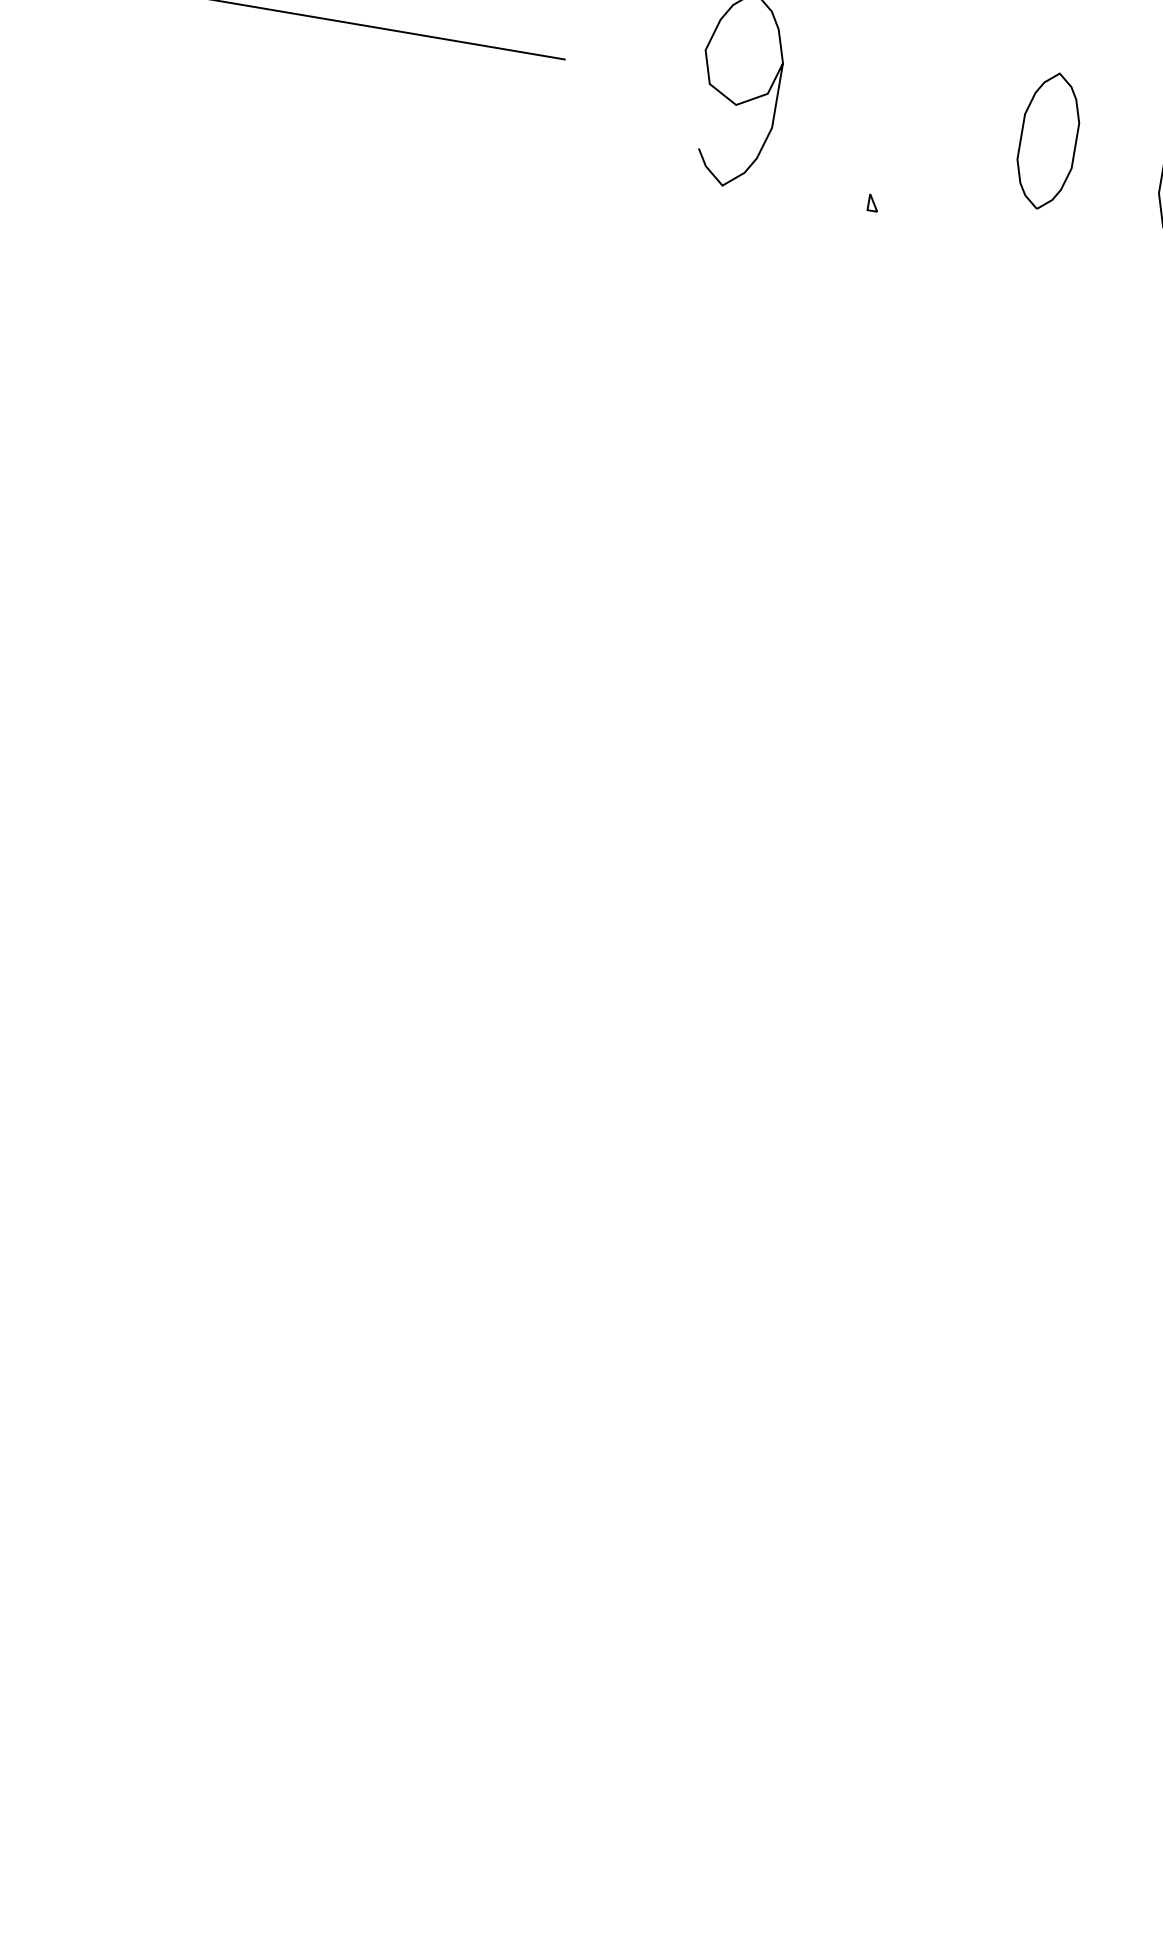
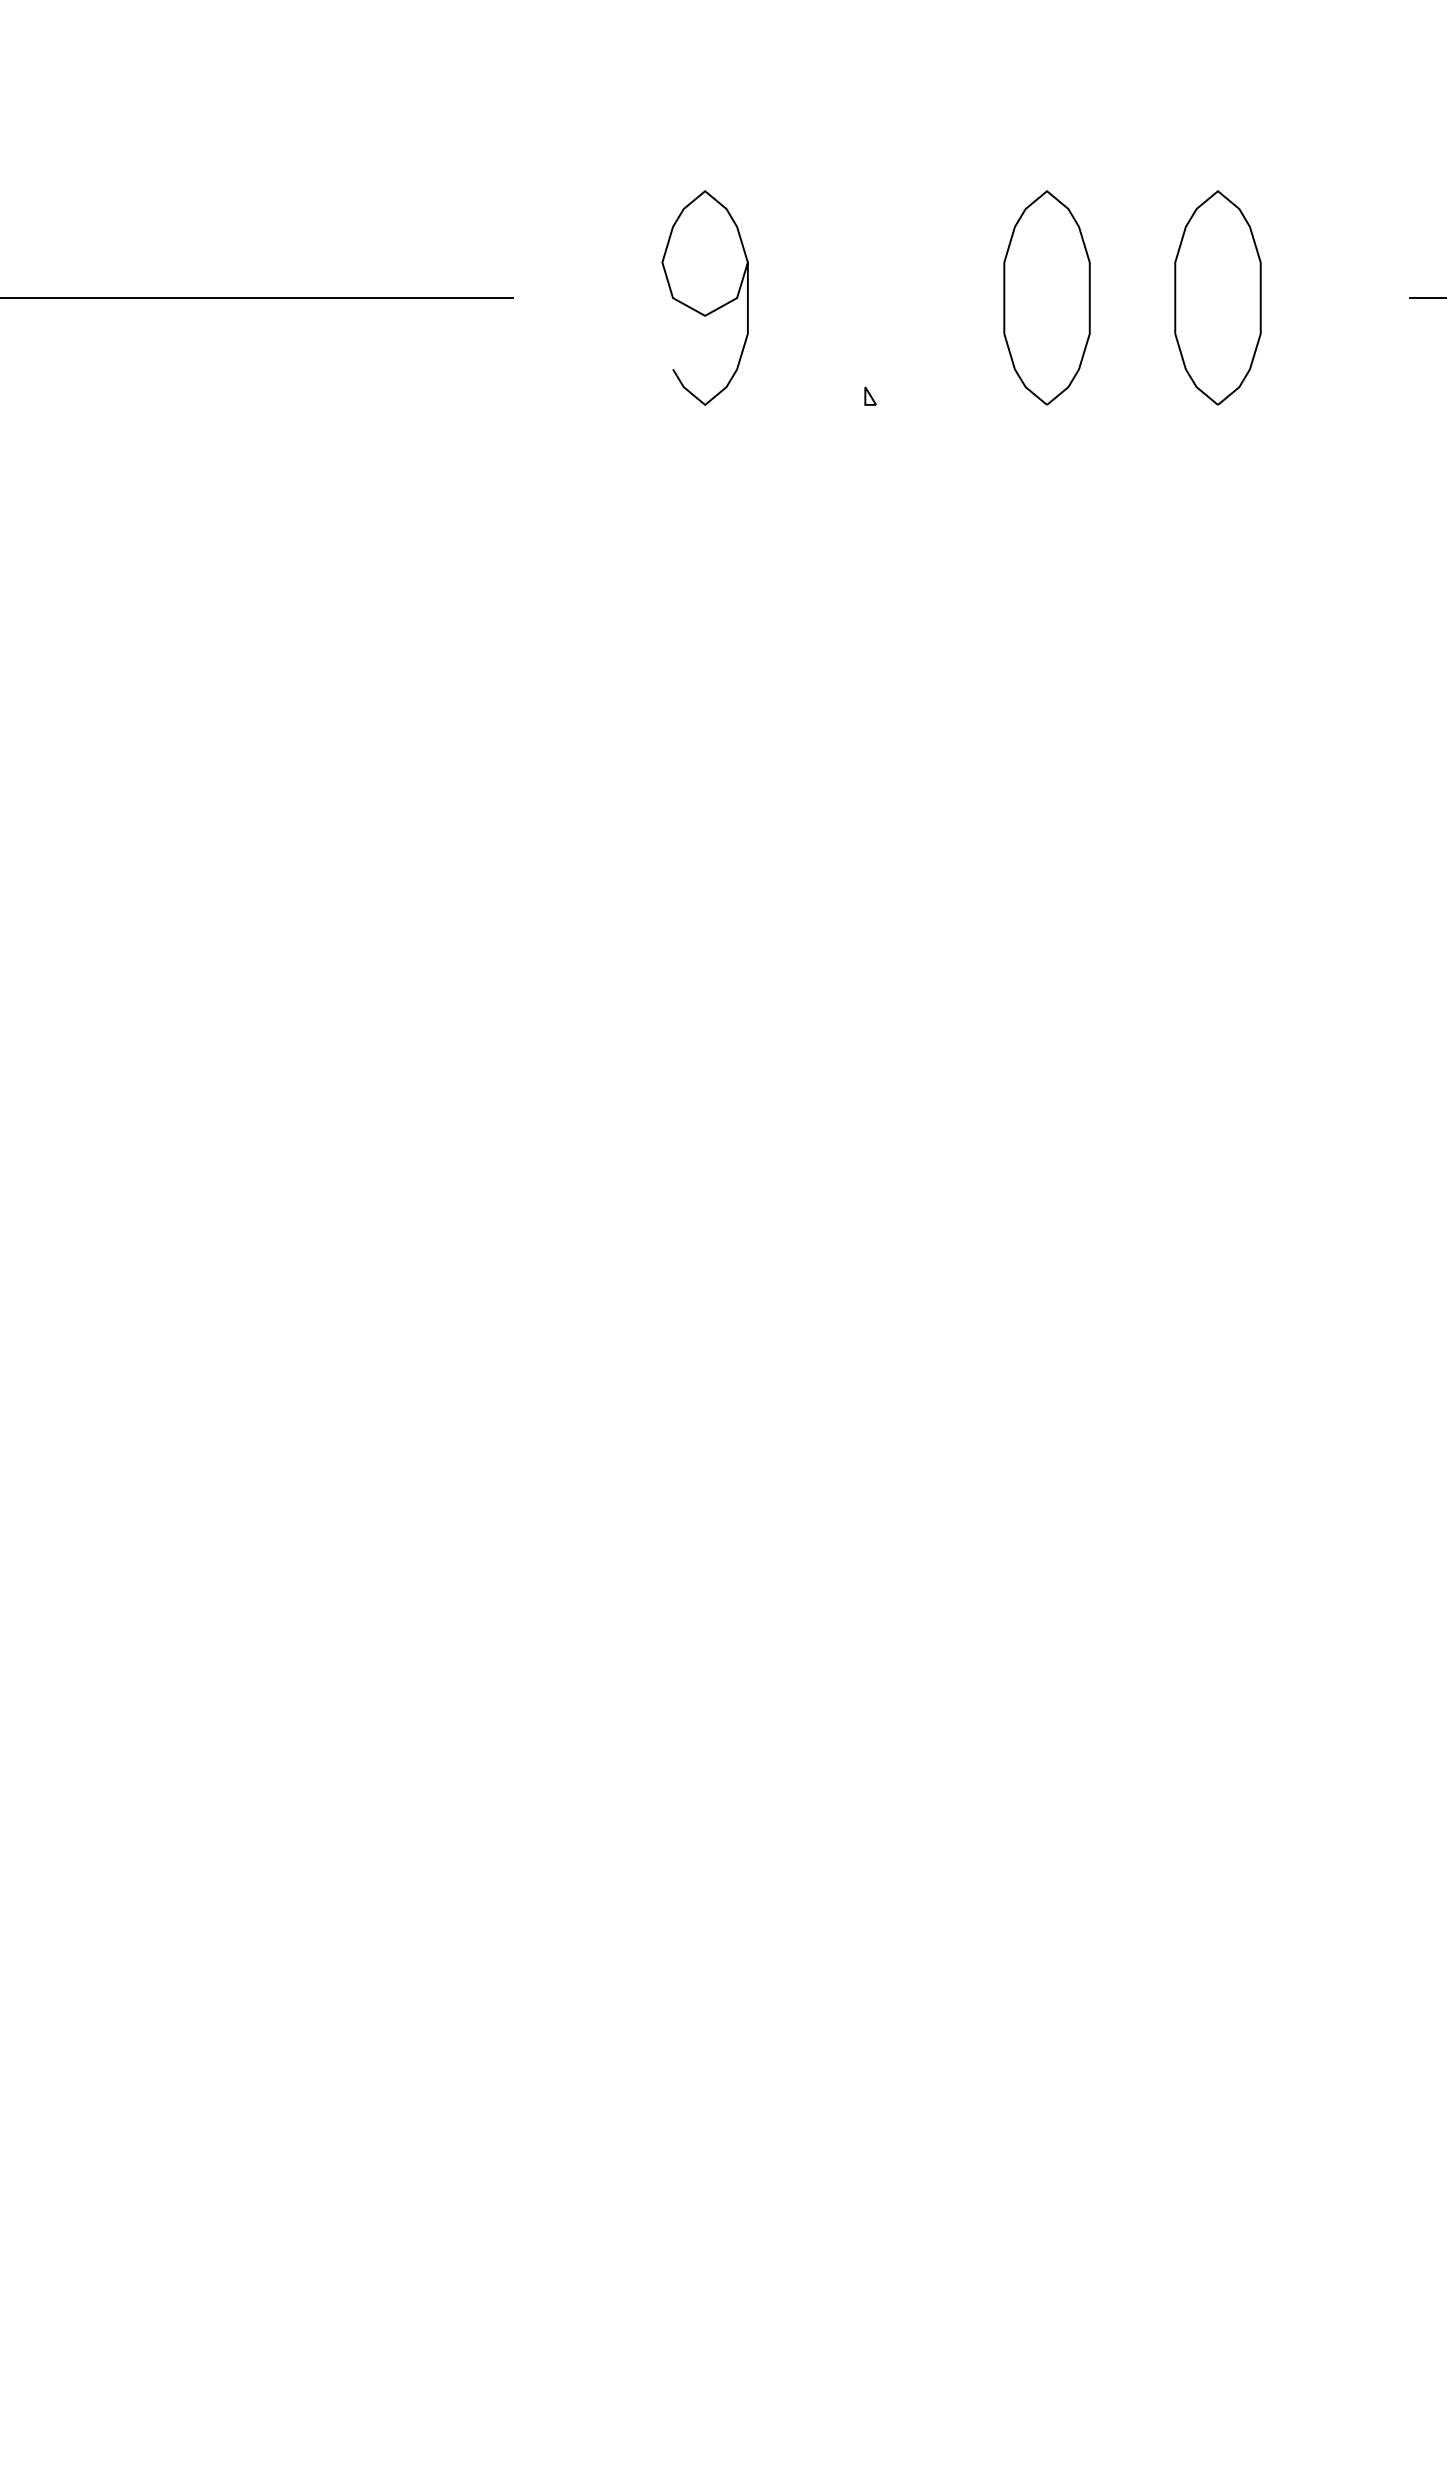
part: (1047, 140) -> (1046, 297), size x1.43

